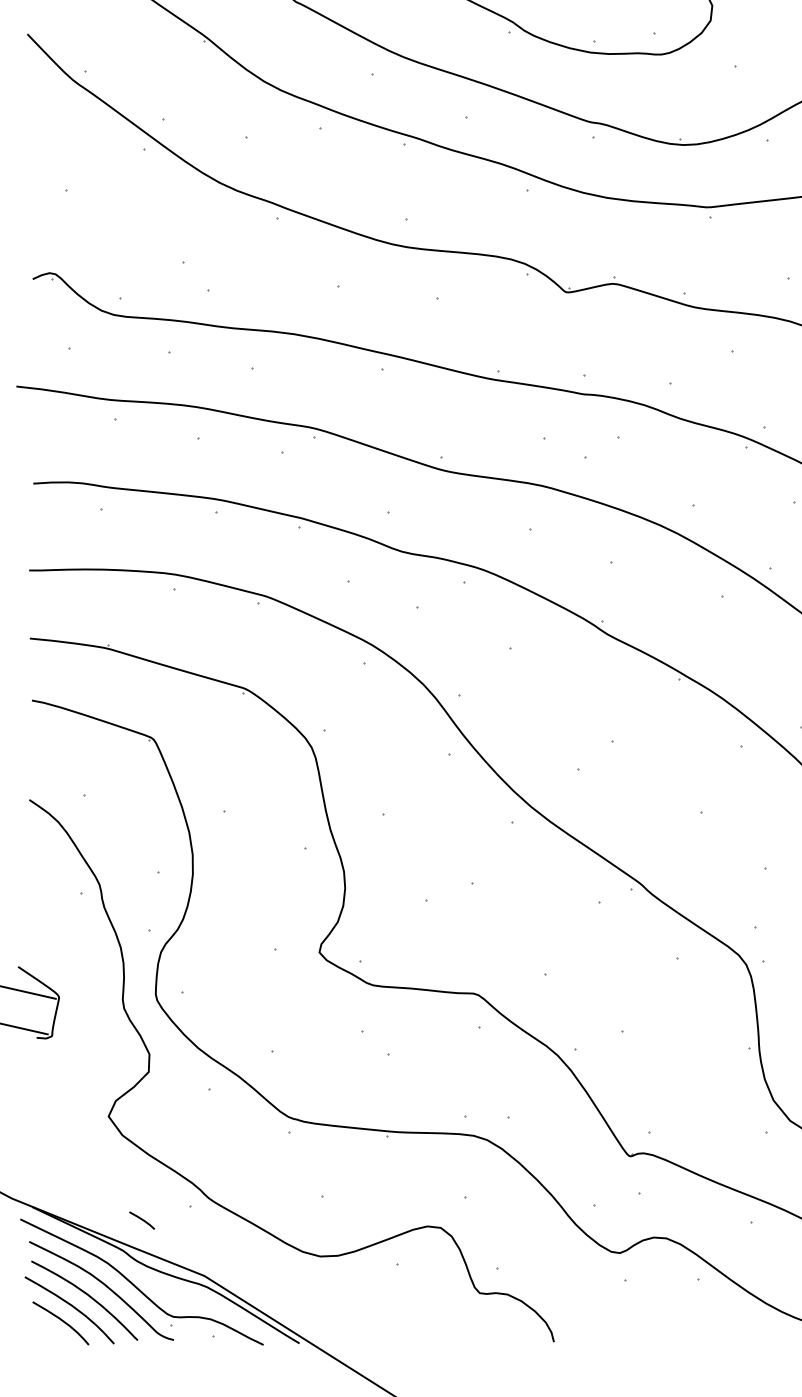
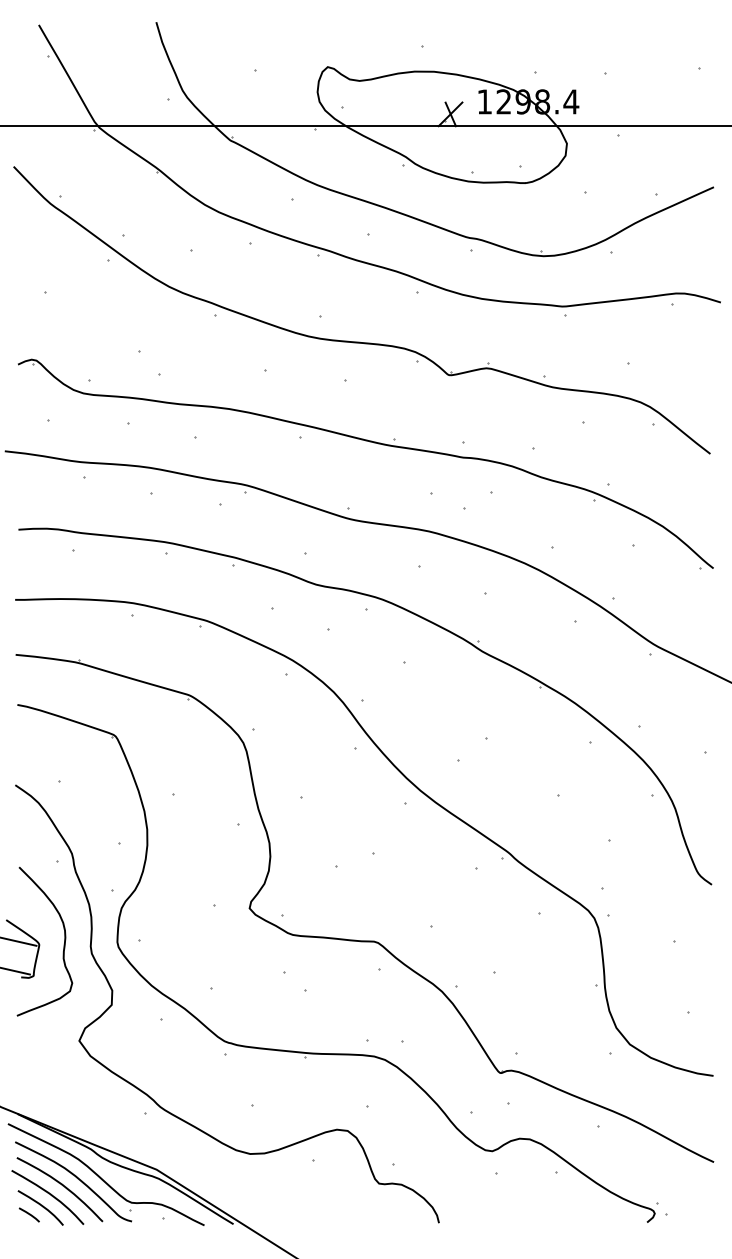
curve: (89, 997) -> (63, 944), added
line: (141, 1219) -> (28, 1214), moved

